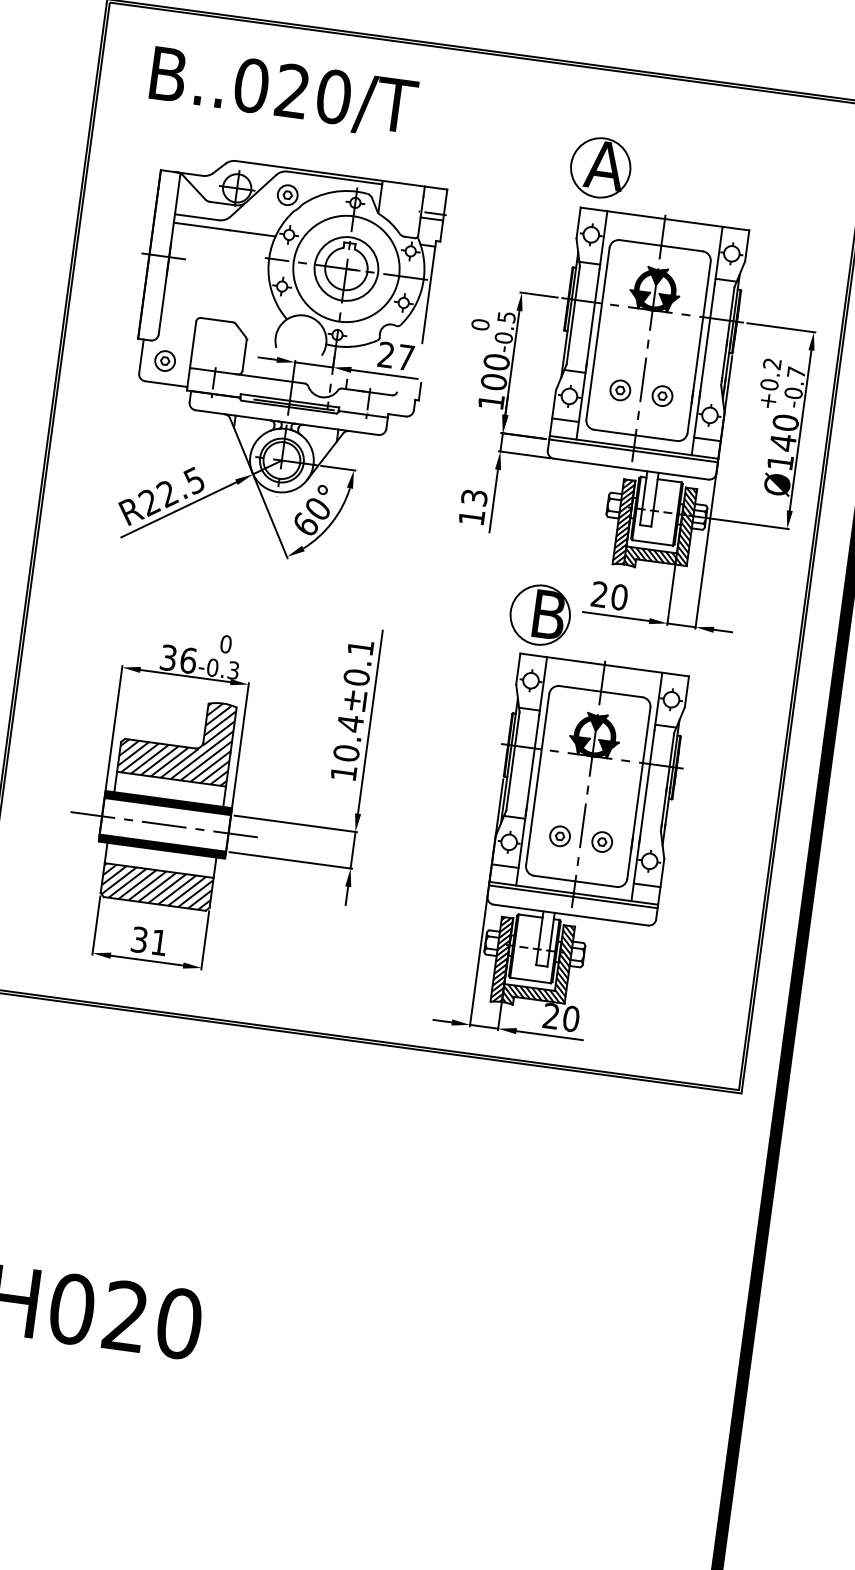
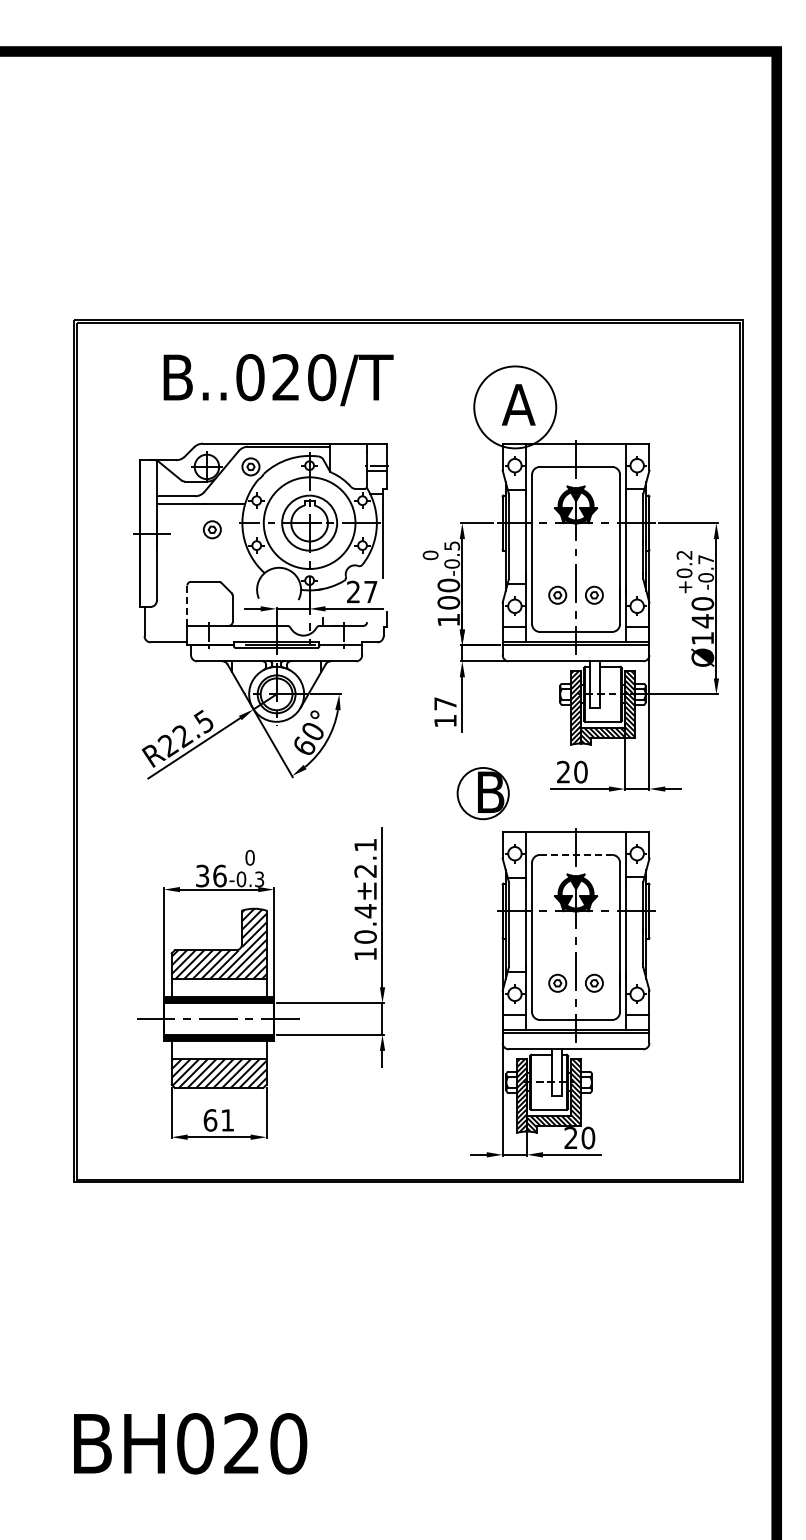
text: (283, 93) -> (278, 380), moved
circle: (599, 167) -> (514, 407), size x1.6
line: (193, 344) -> (187, 605), solid -> dashed
part: (164, 360) -> (211, 529), moved
text: (474, 497) -> (445, 703), 13 -> 17
part: (539, 614) -> (482, 793), moved
text: (356, 676) -> (365, 870), 10.4±0.1 -> 10.4±2.1
line: (601, 691) -> (576, 854), solid -> dashed
text: (139, 940) -> (210, 1120), 31 -> 61

